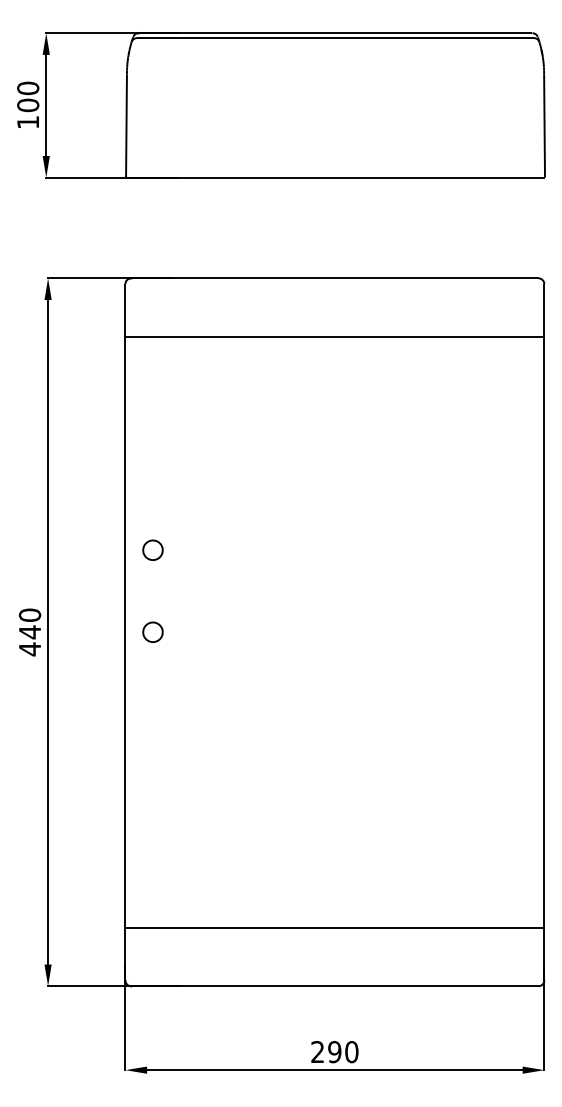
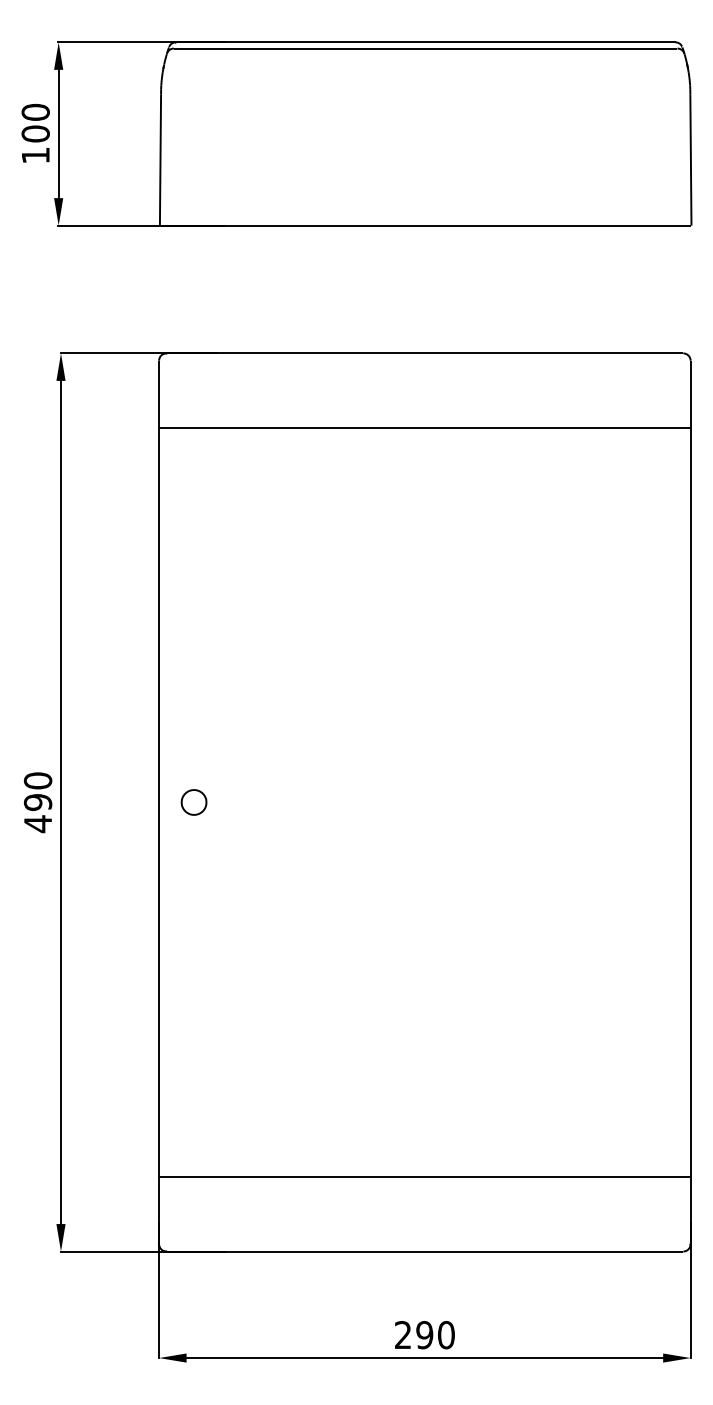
part: (152, 549) -> (193, 697), removed
text: (29, 632) -> (37, 802), 440 -> 490

